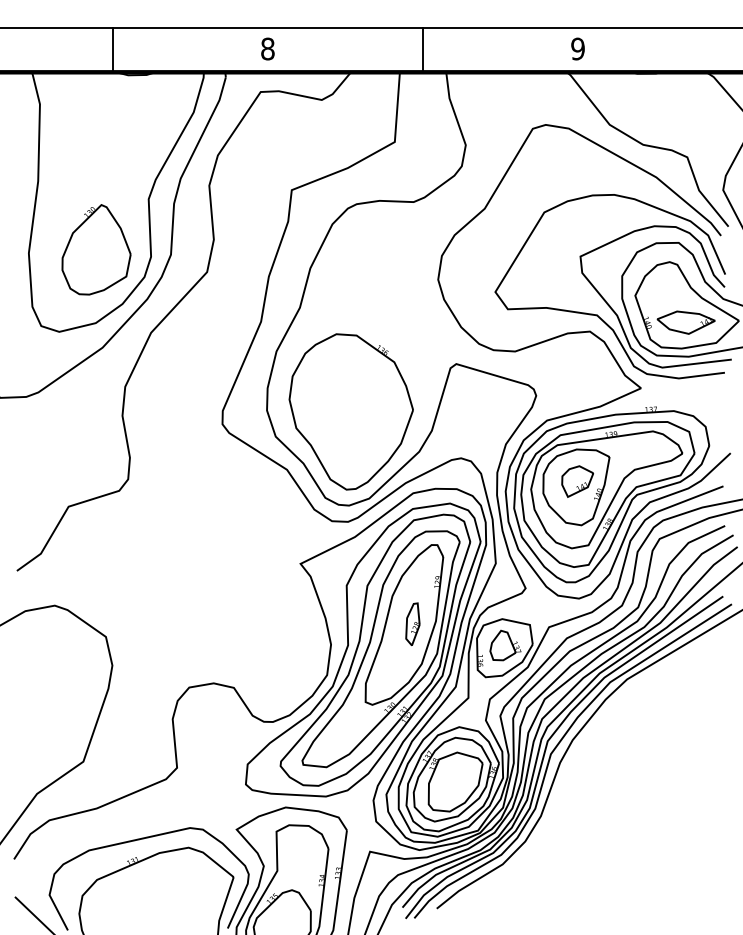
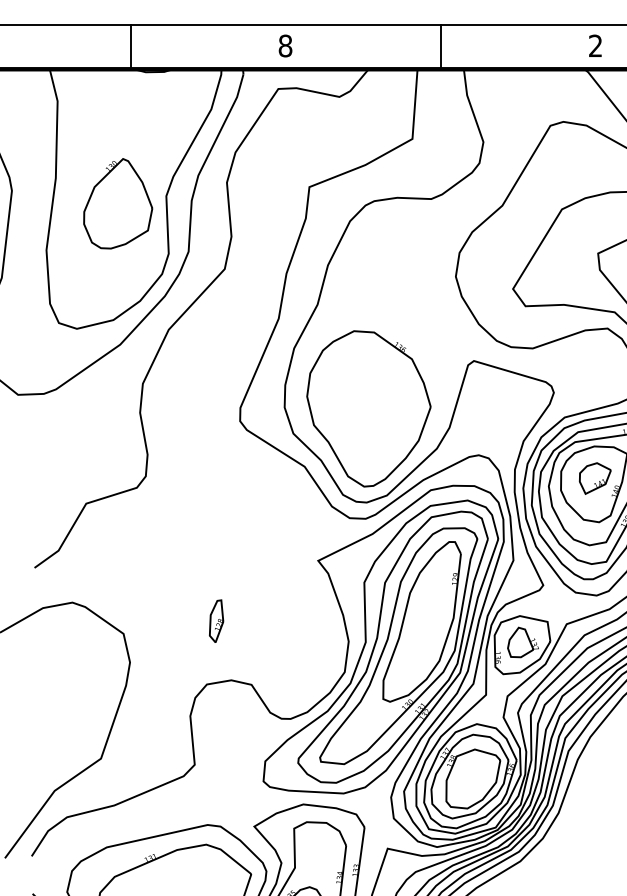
text: (577, 48) -> (595, 45), 9 -> 2
part: (96, 249) -> (118, 203), moved
part: (412, 623) -> (216, 620), moved

